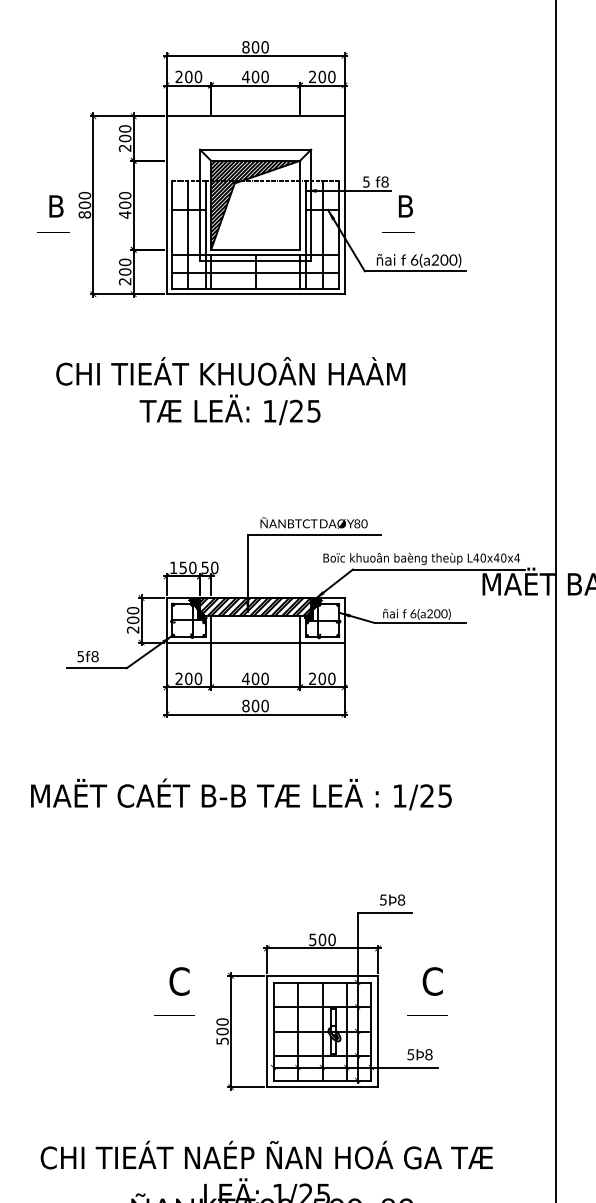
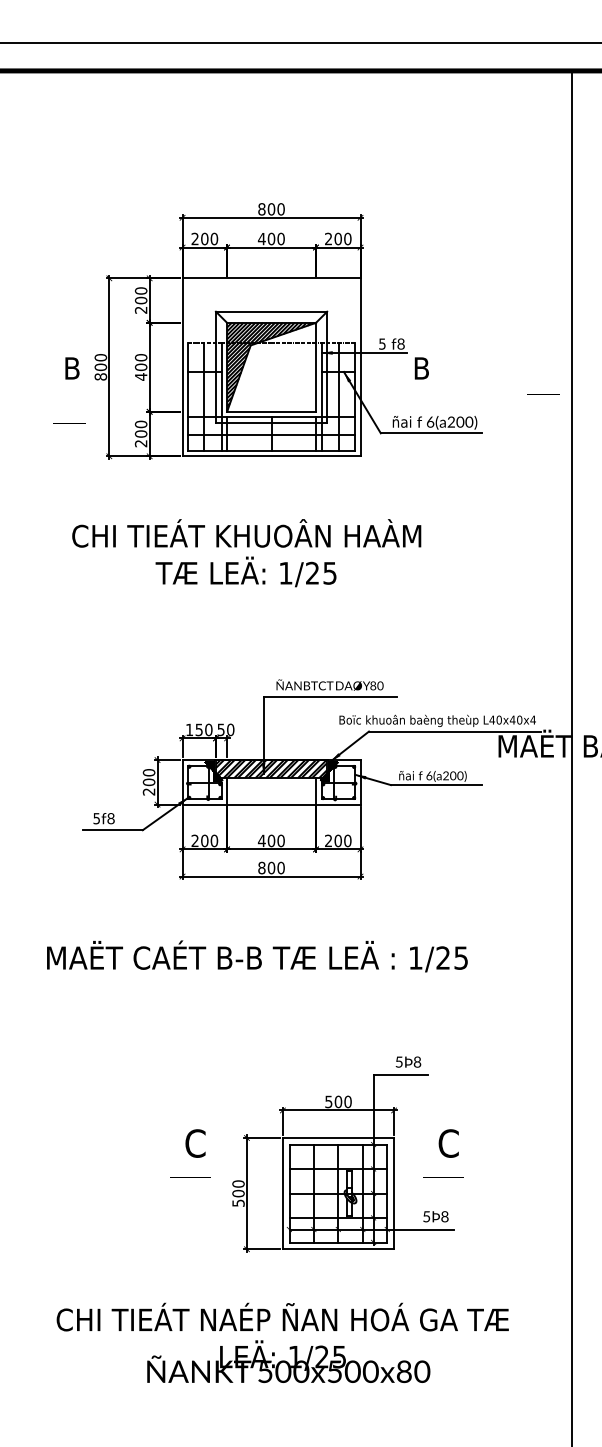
line: (53, 232) -> (69, 423), moved
line: (398, 232) -> (543, 394), moved

